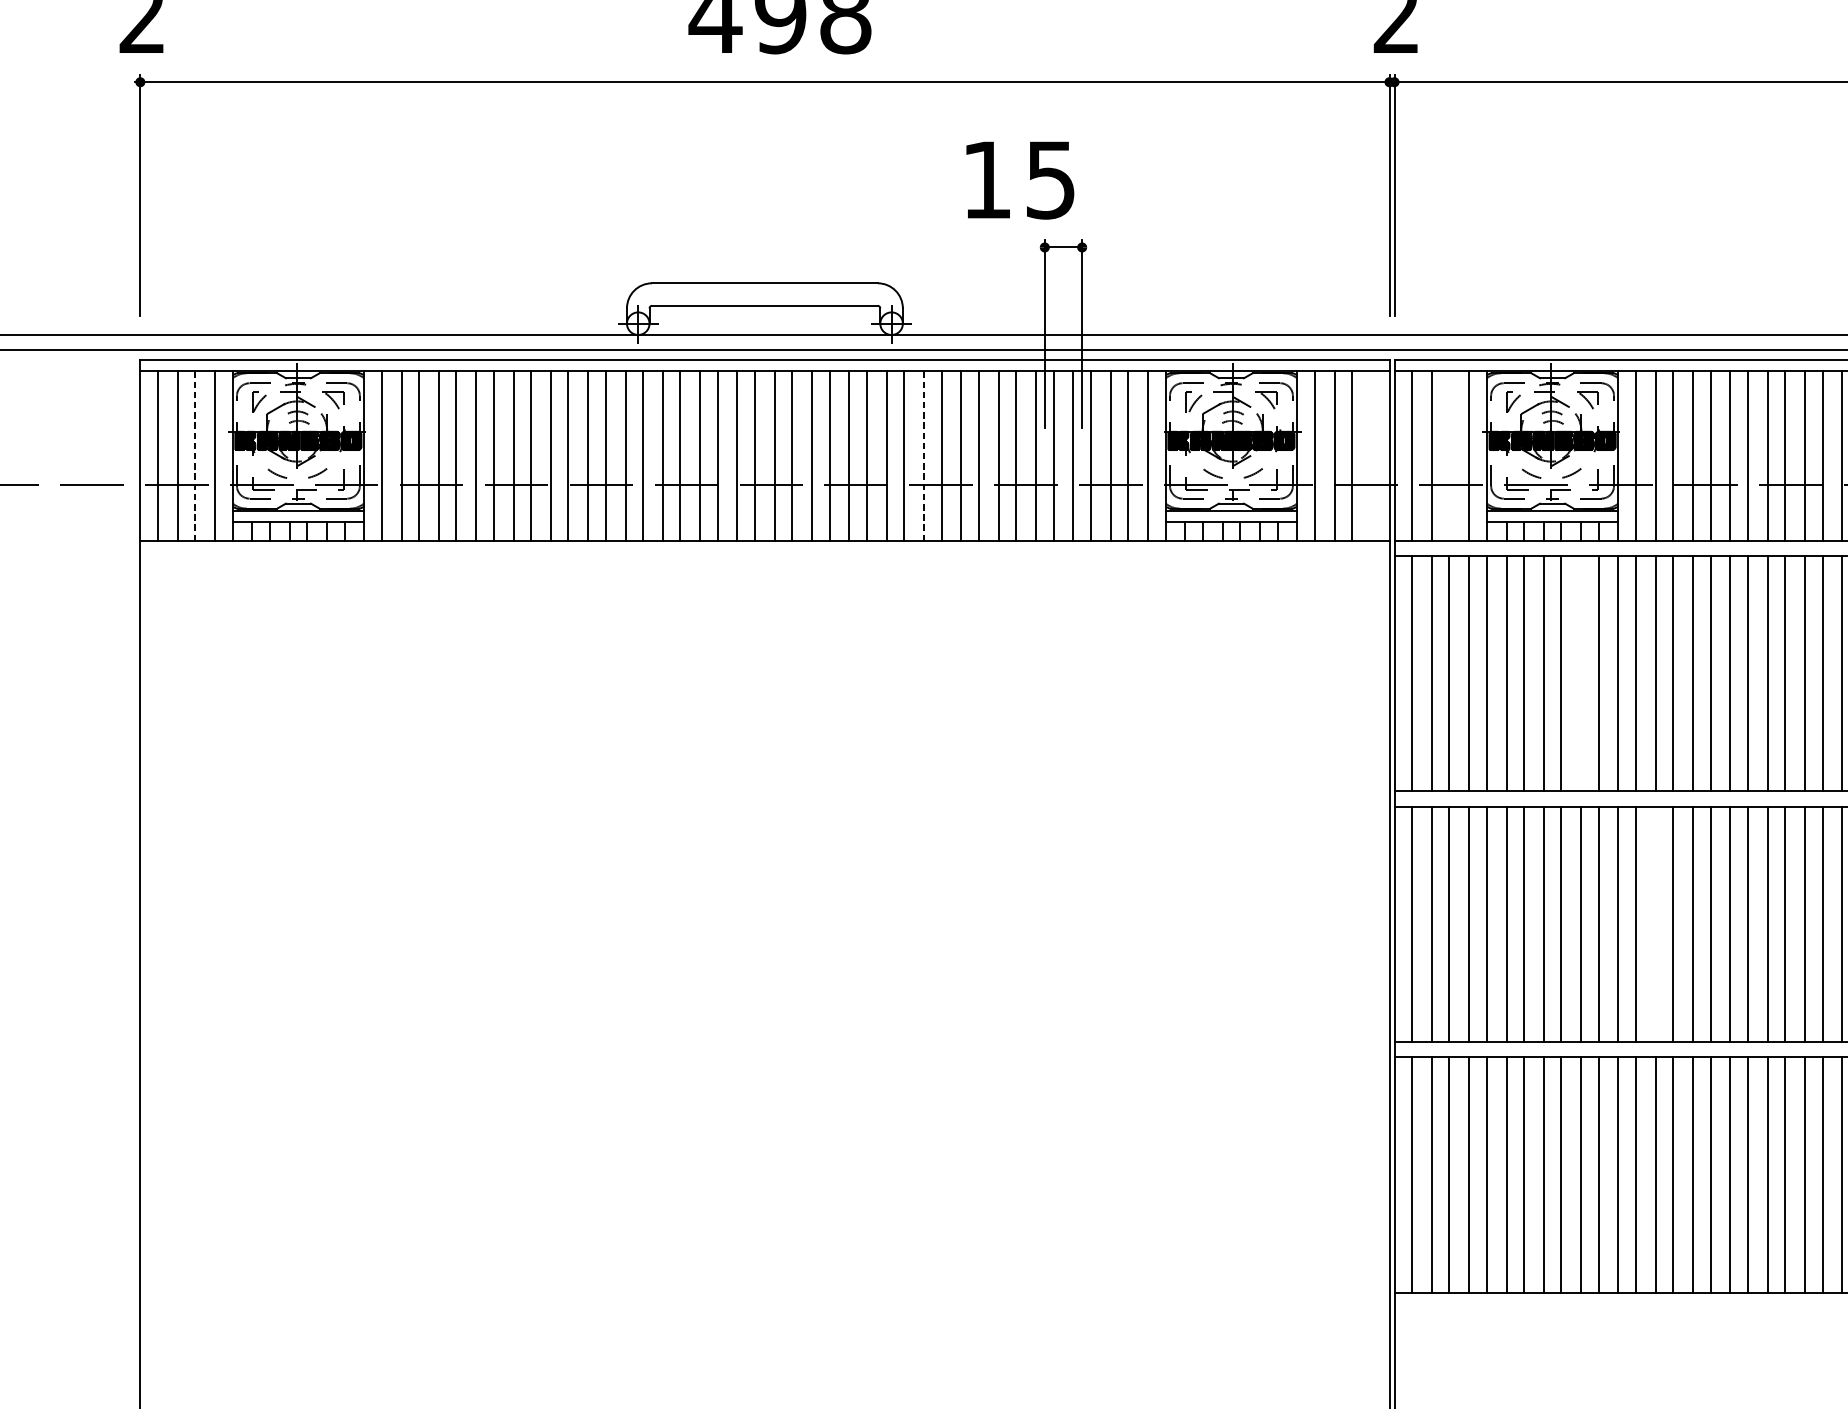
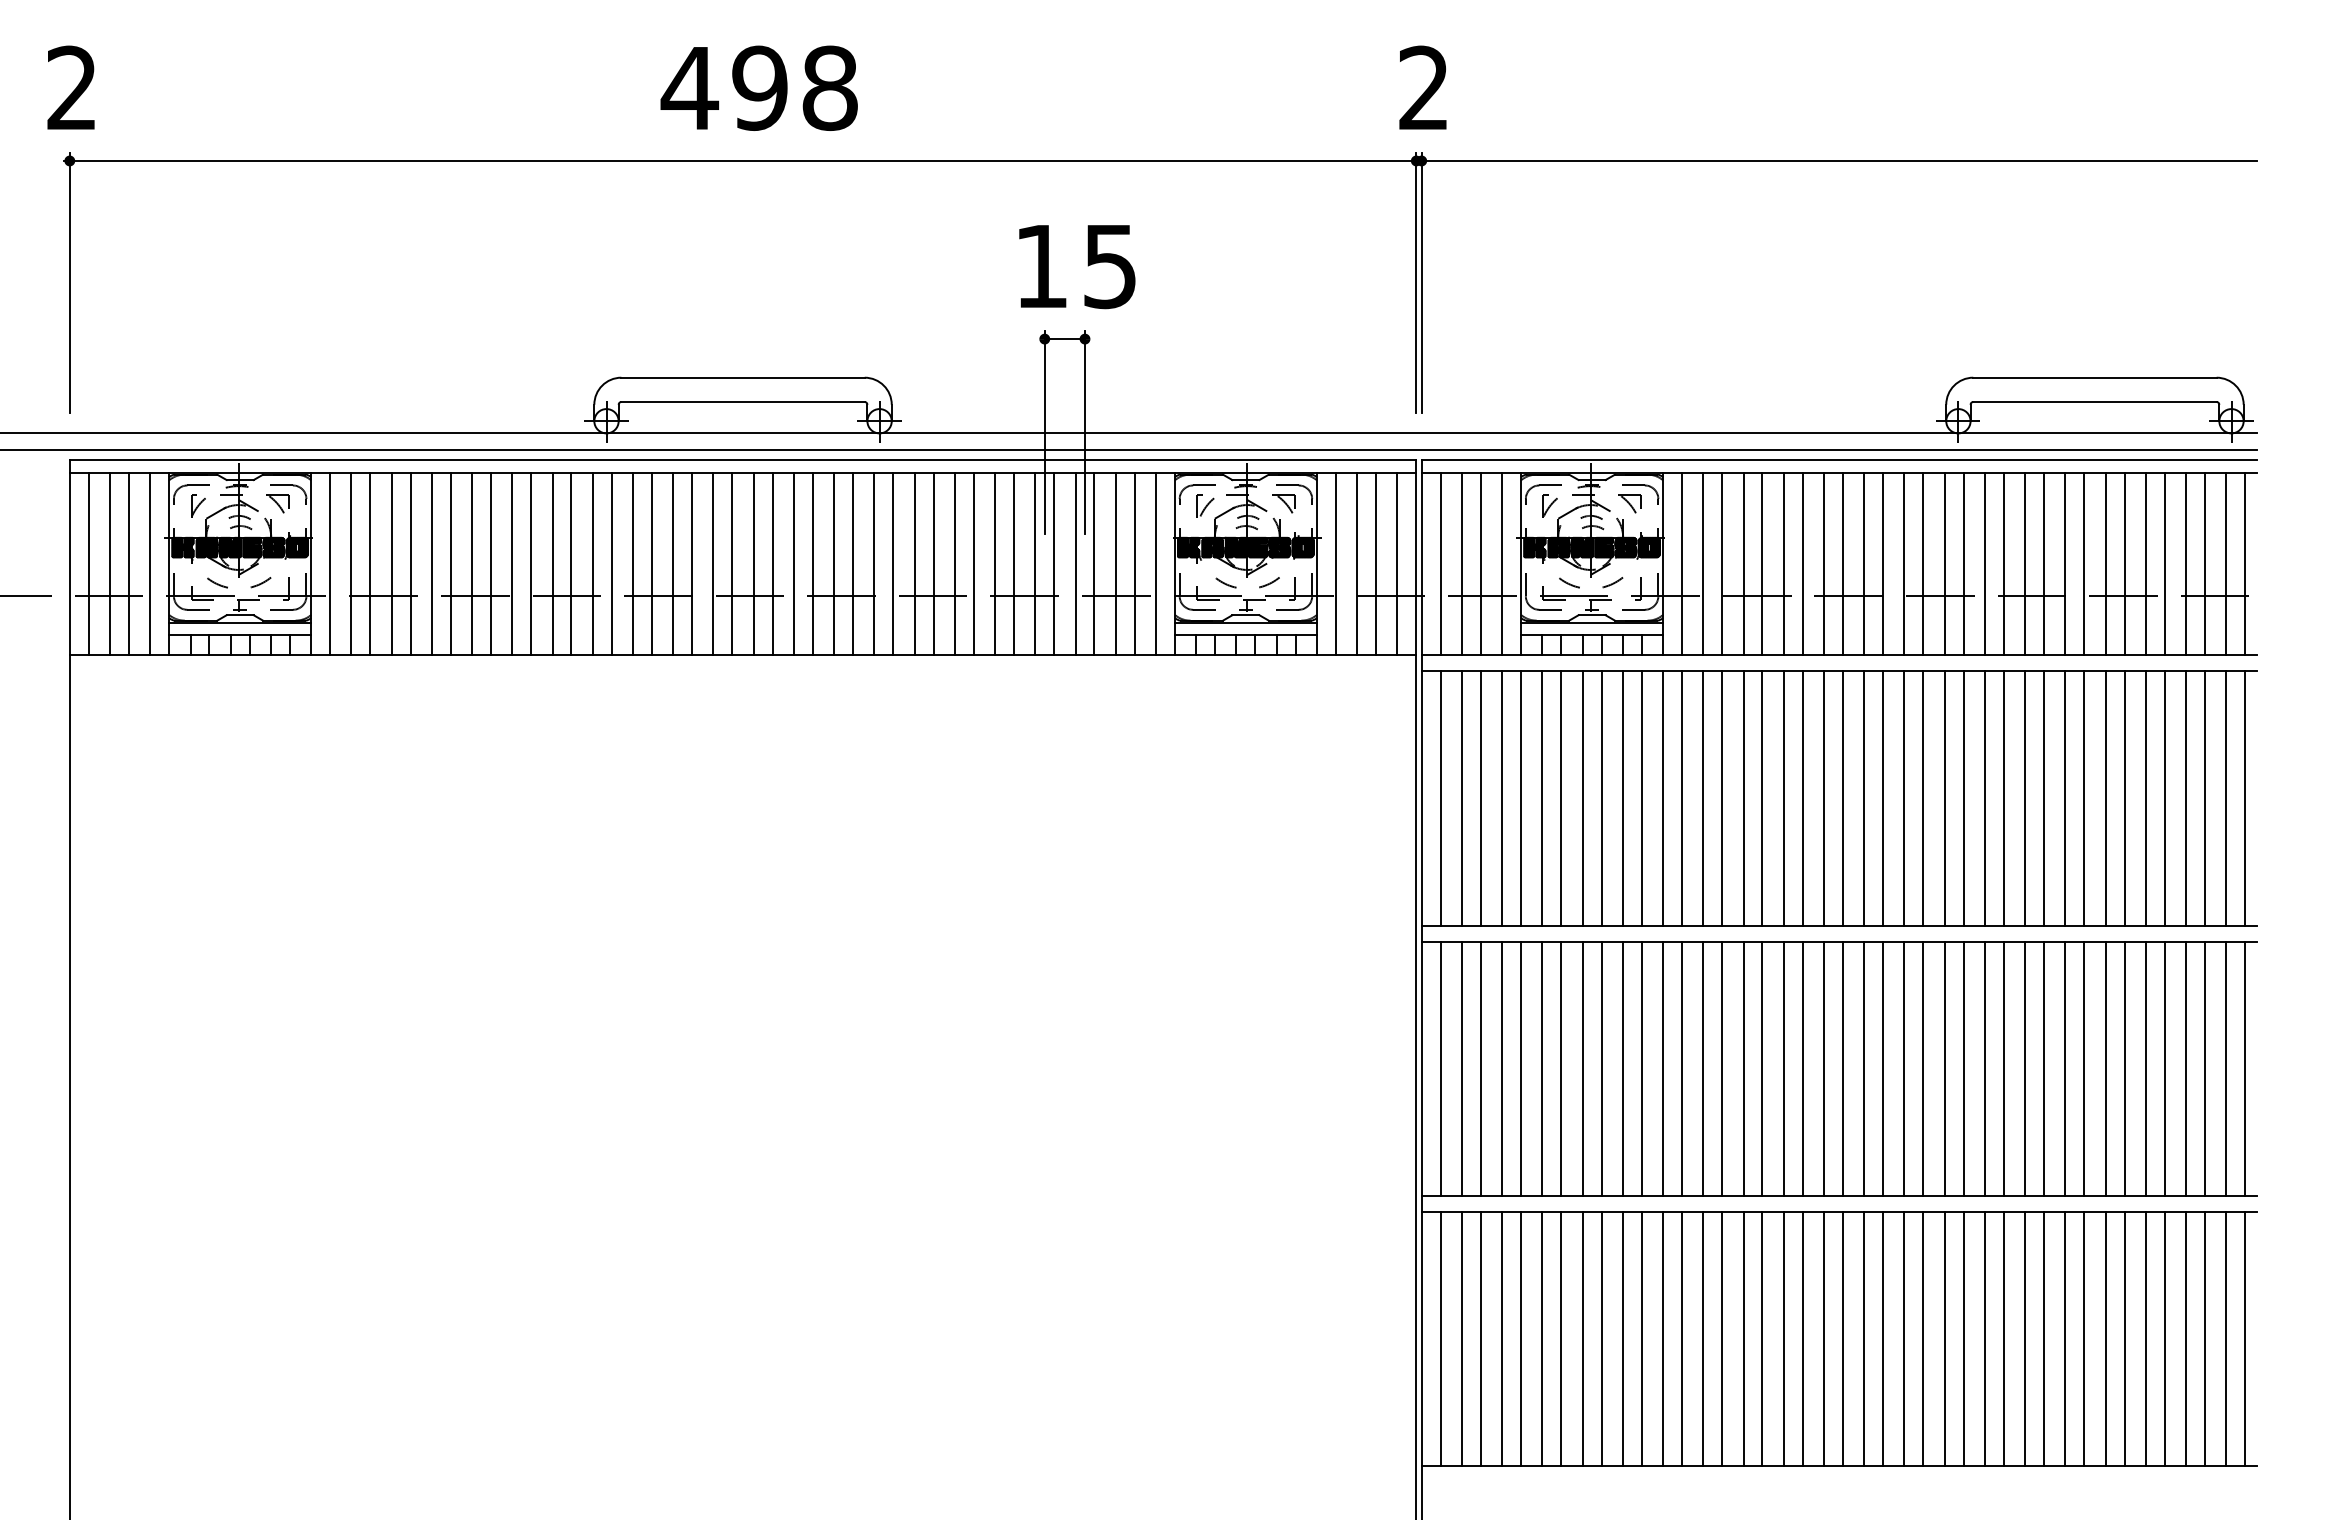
text: (1020, 181) -> (1077, 267), moved
line: (1372, 455) -> (1397, 563), added
line: (1449, 455) -> (1480, 563), added
line: (194, 456) -> (128, 564), dashed -> solid
line: (923, 456) -> (914, 564), dashed -> solid
line: (1580, 673) -> (1622, 798), added
line: (1655, 924) -> (1703, 1068), added

